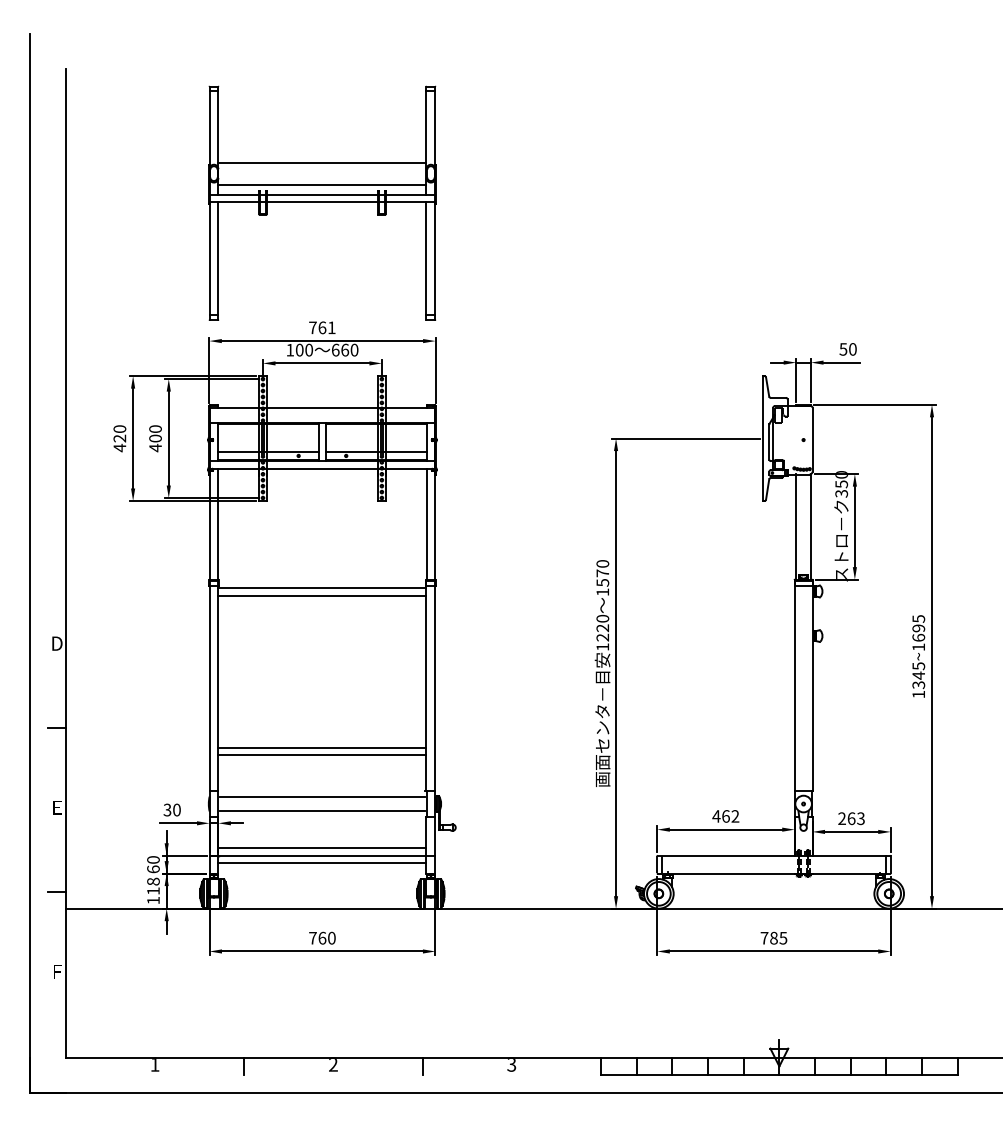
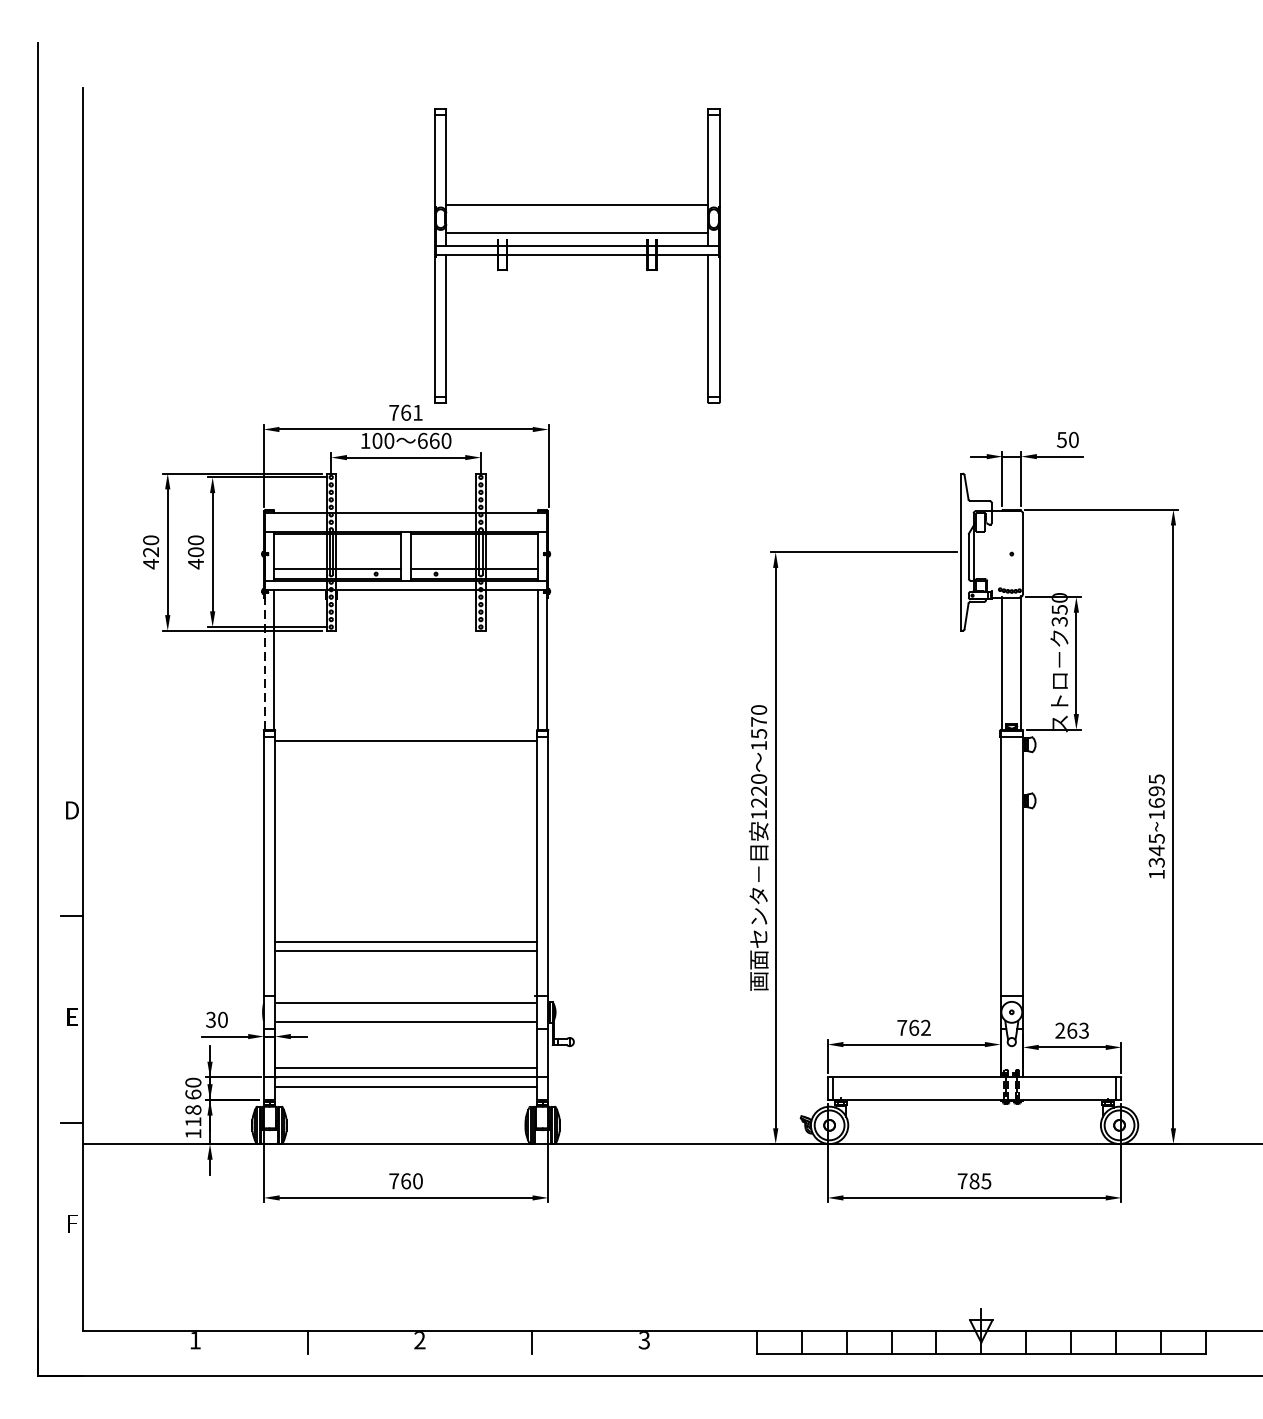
part: (322, 202) -> (577, 255), moved
line: (210, 524) -> (265, 660), solid -> dashed
line: (322, 595) -> (406, 749), removed
text: (716, 816) -> (902, 1028), 462 -> 762

